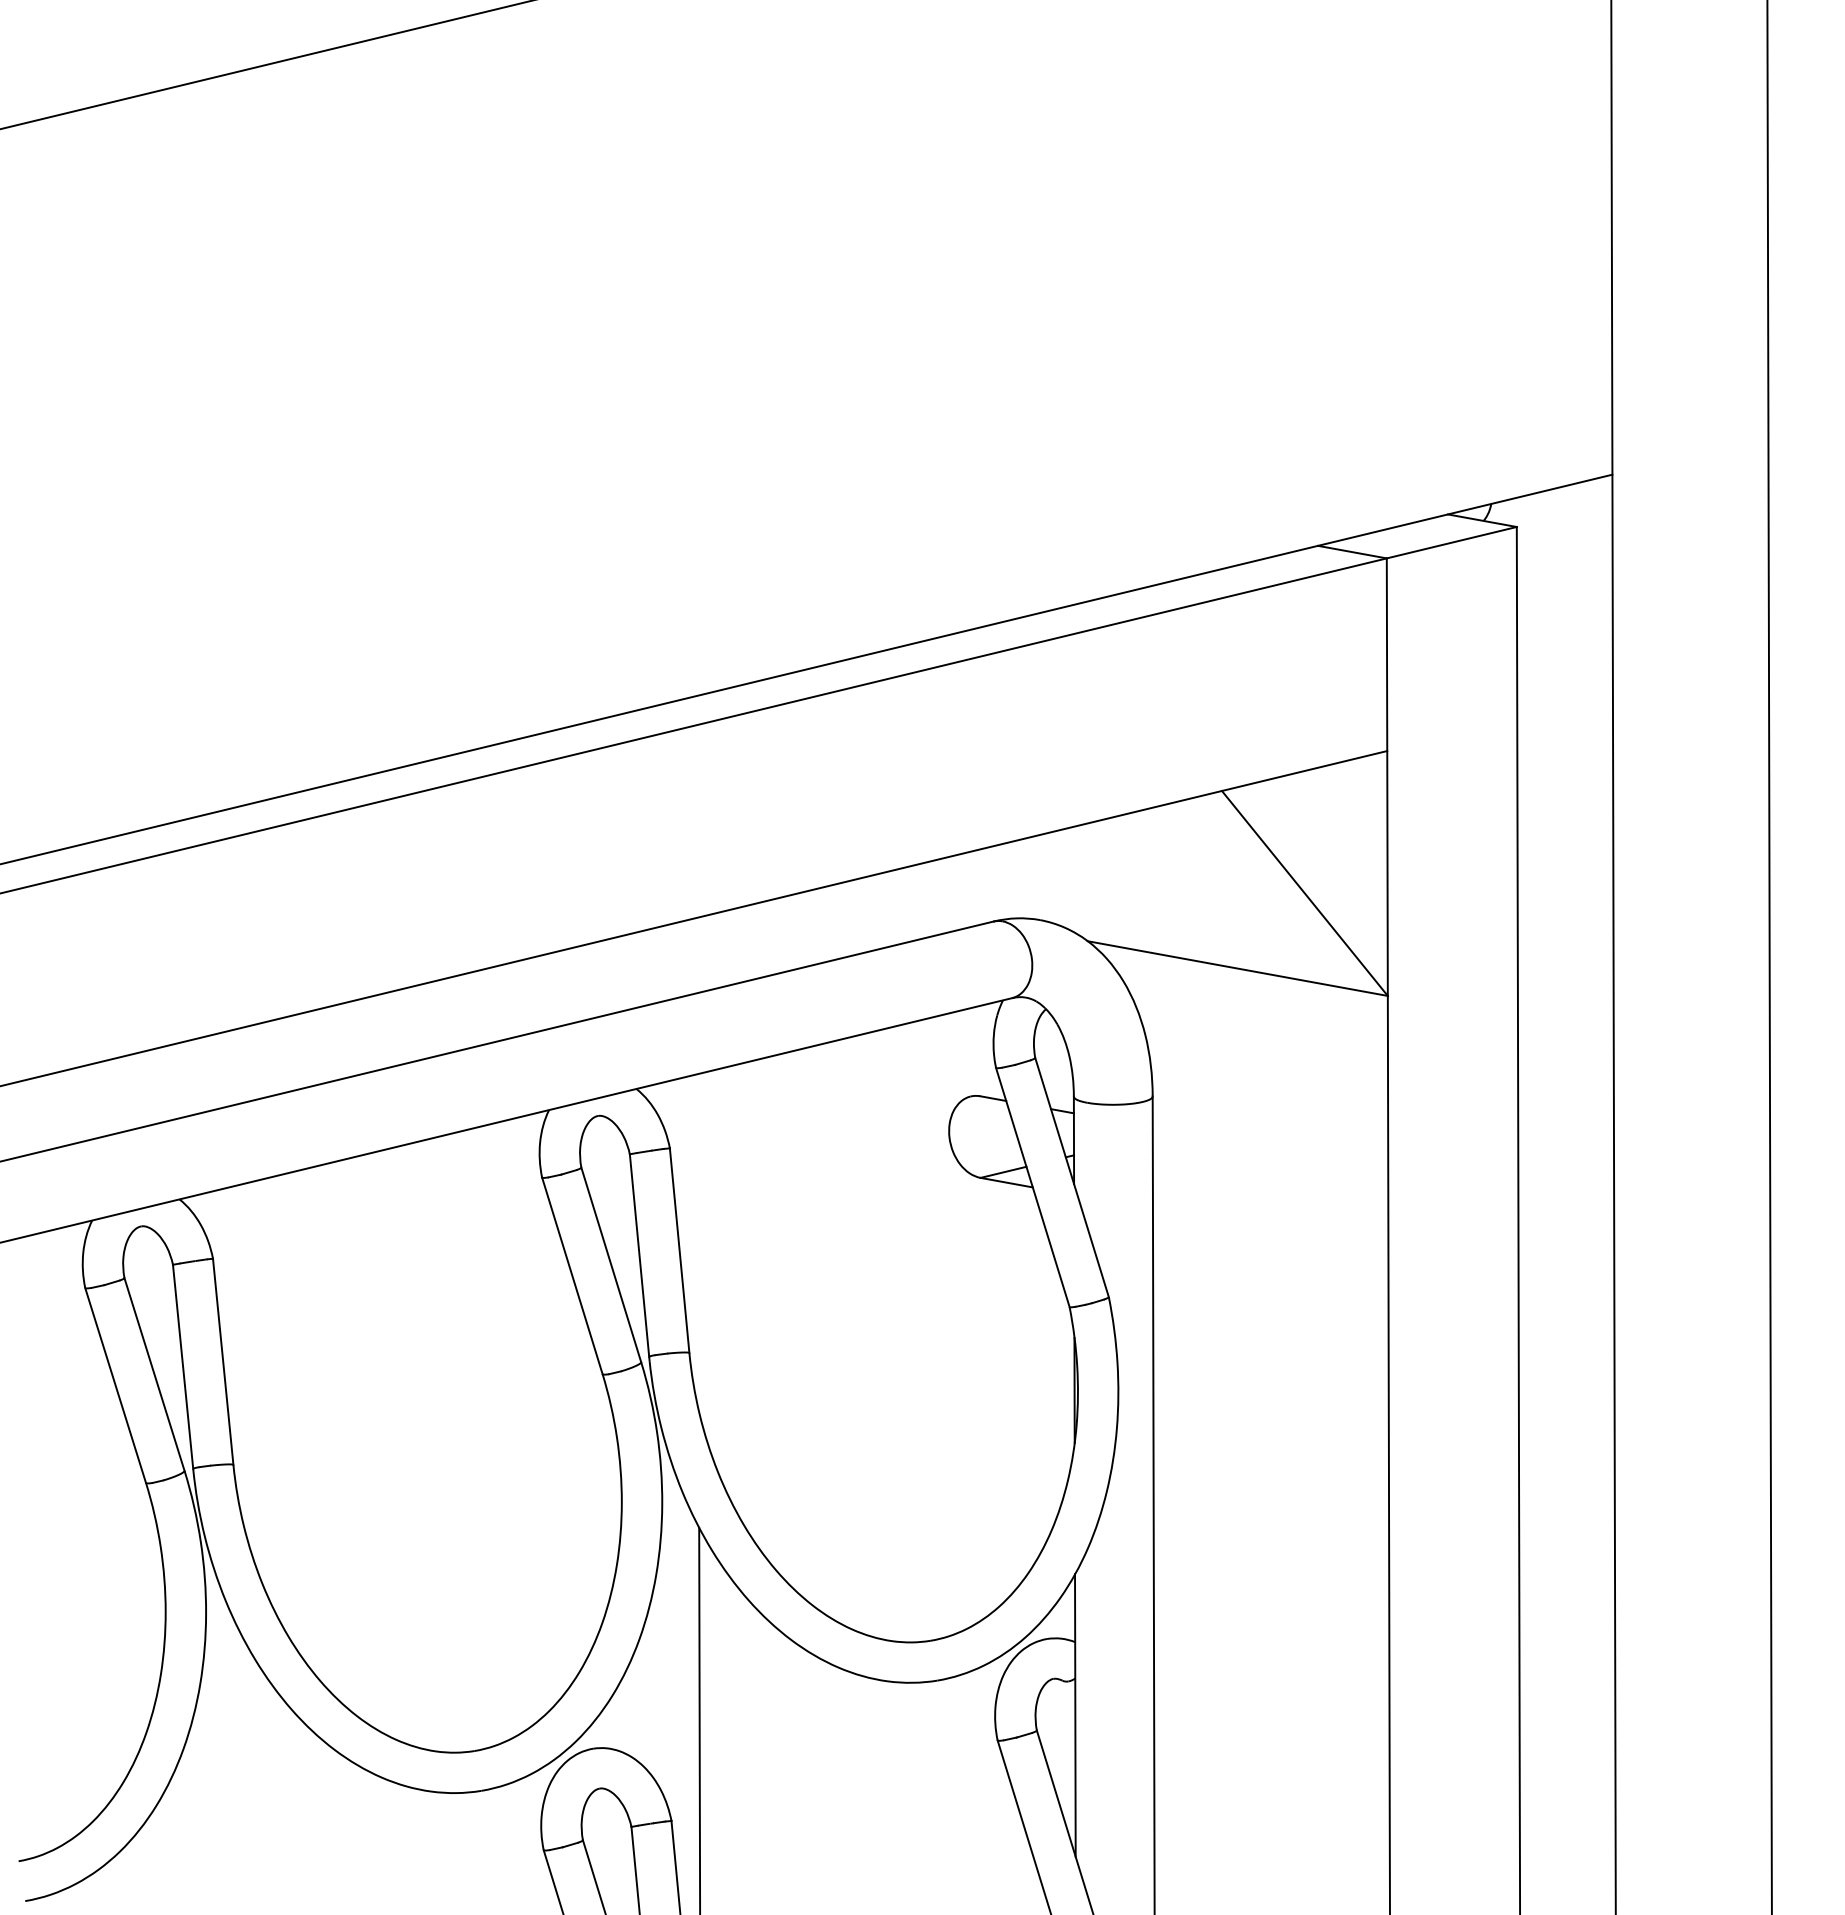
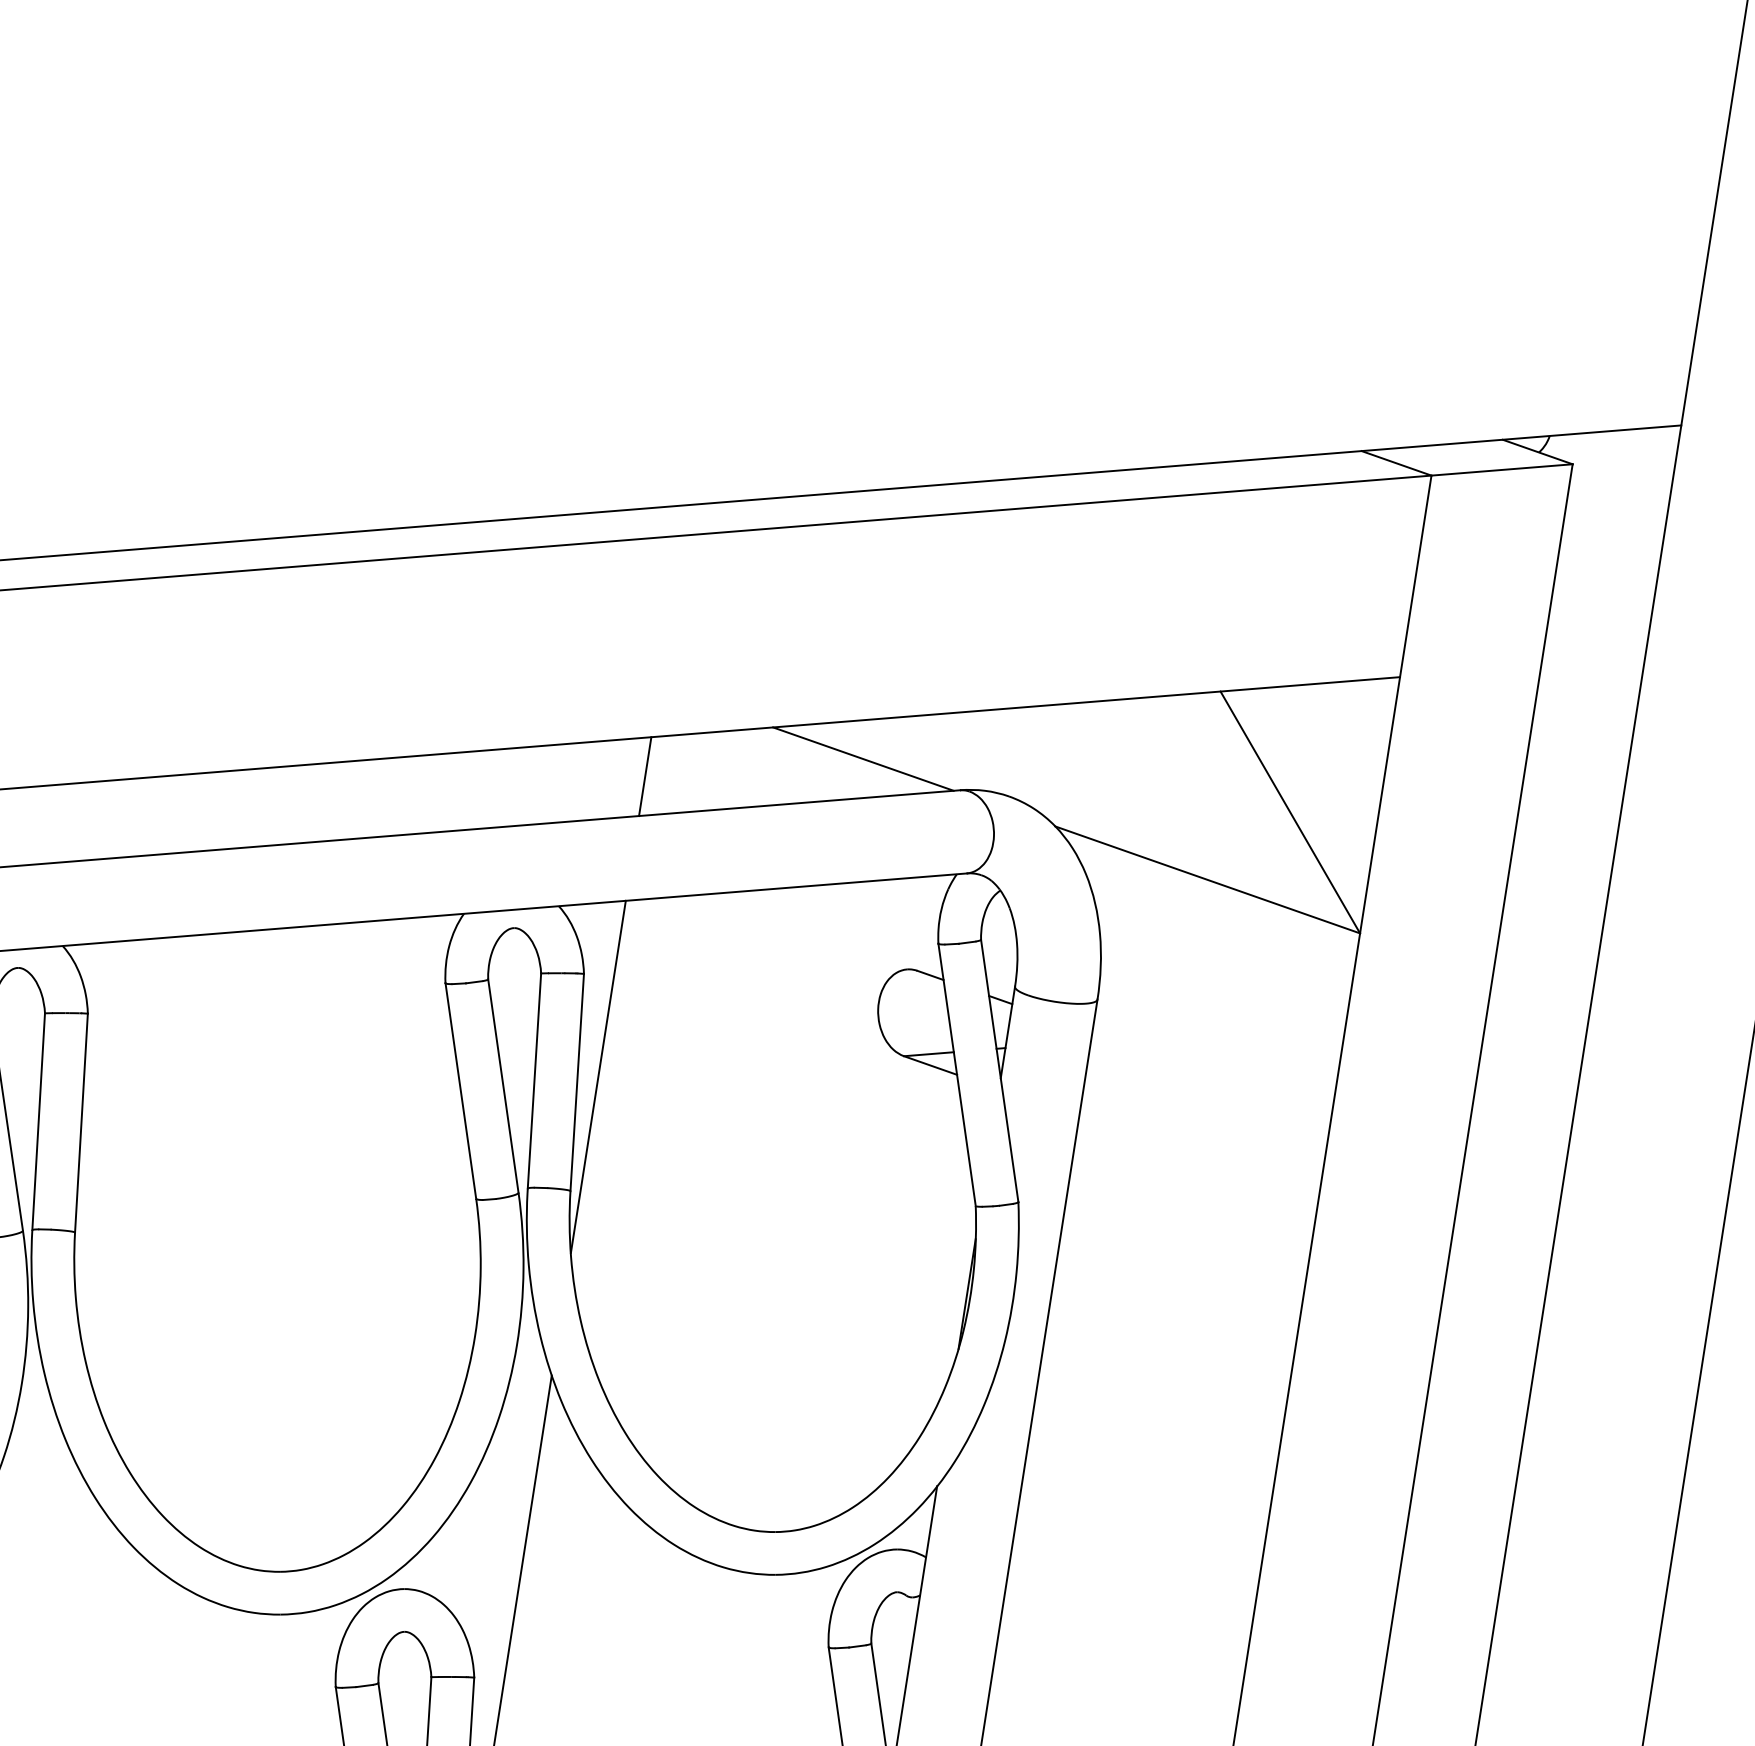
line: (898, 906) -> (863, 758), added
line: (697, 955) -> (644, 776), added
line: (698, 1242) -> (598, 1077), added

